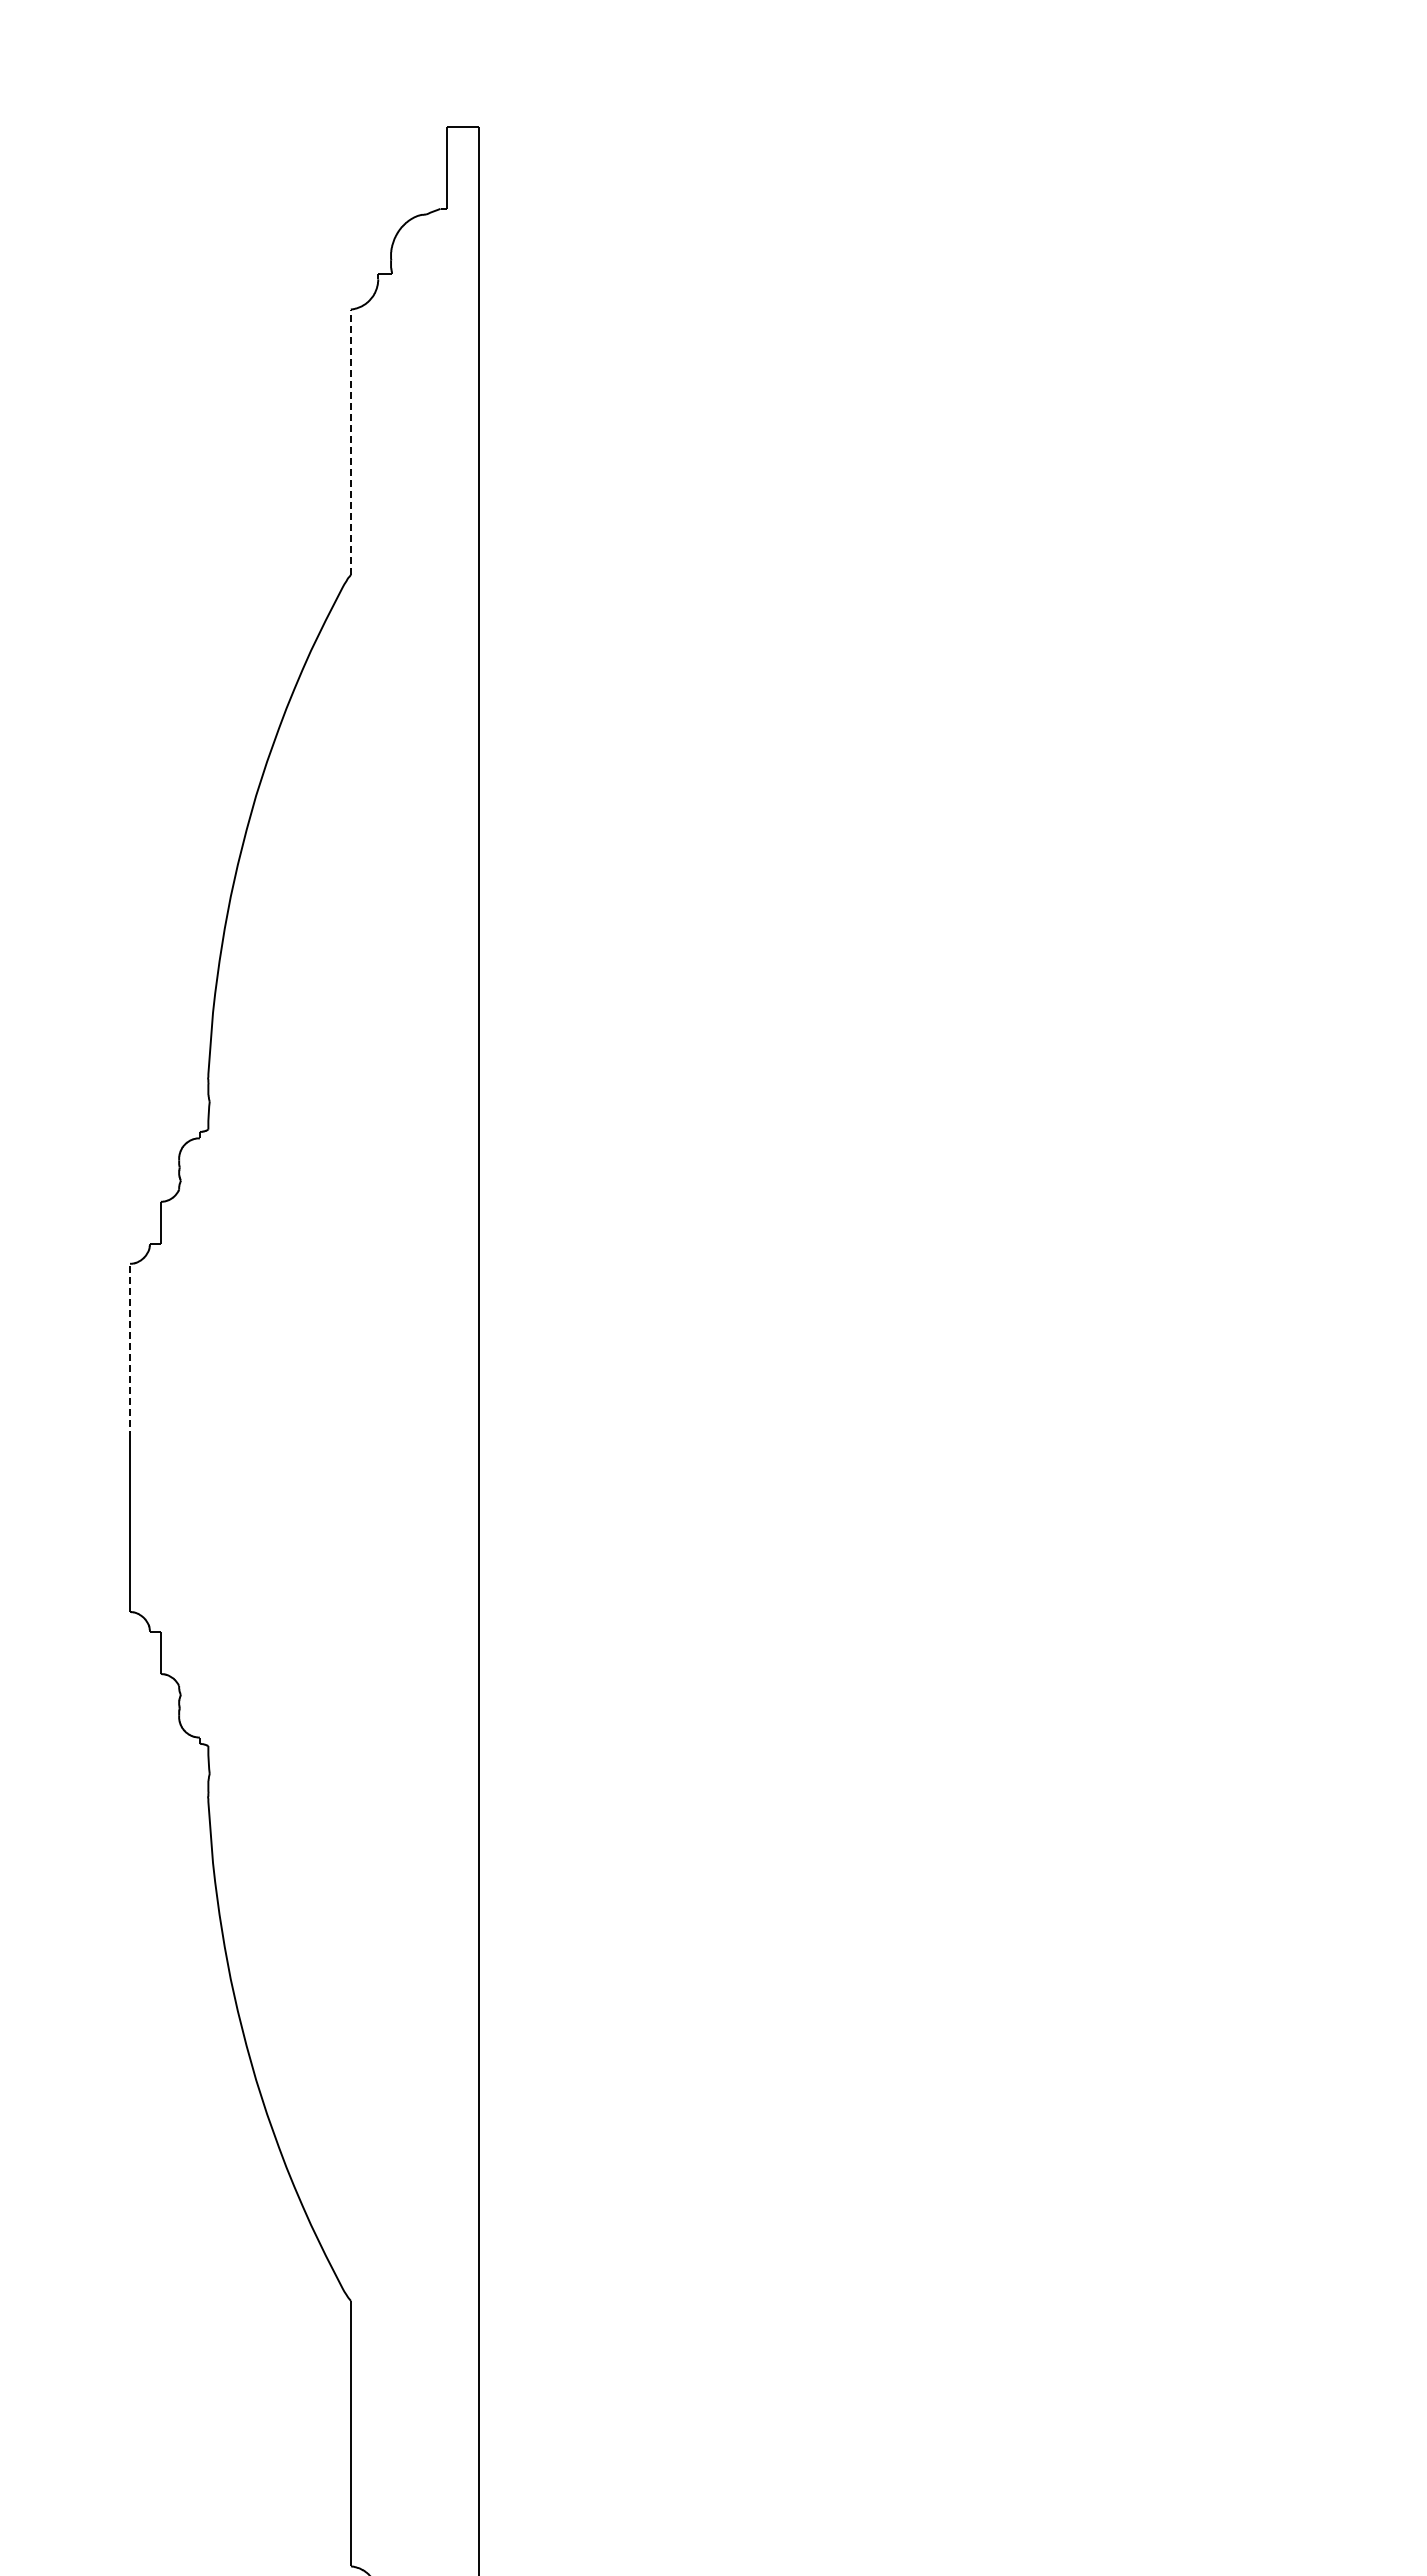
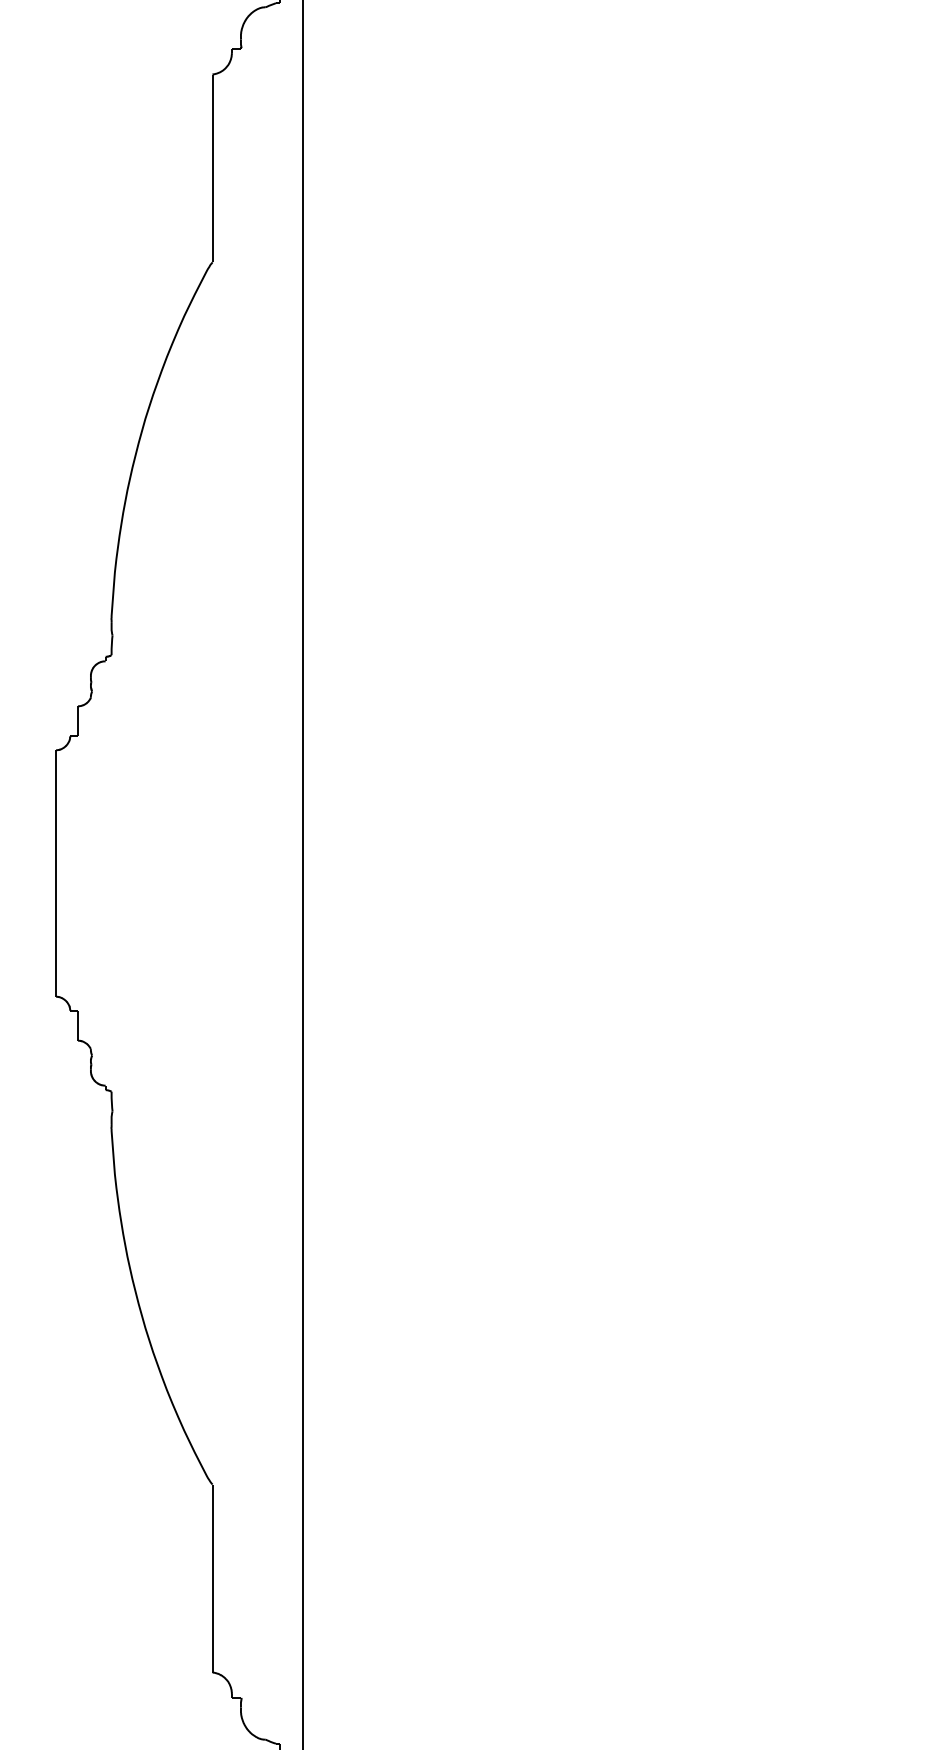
line: (350, 442) -> (212, 168), dashed -> solid
line: (130, 1350) -> (56, 811), dashed -> solid

